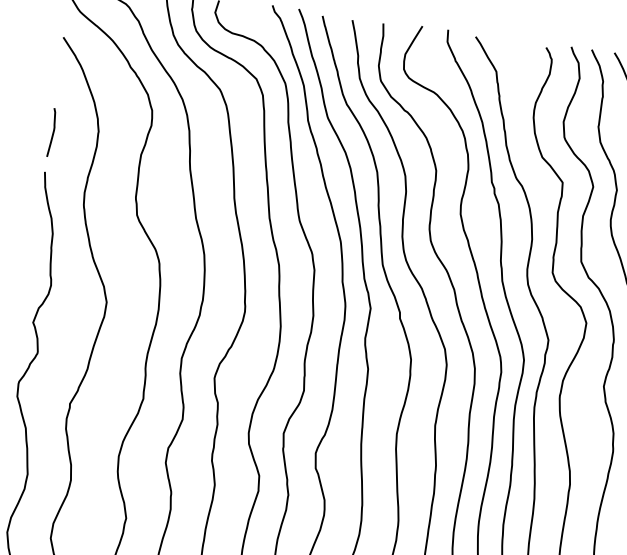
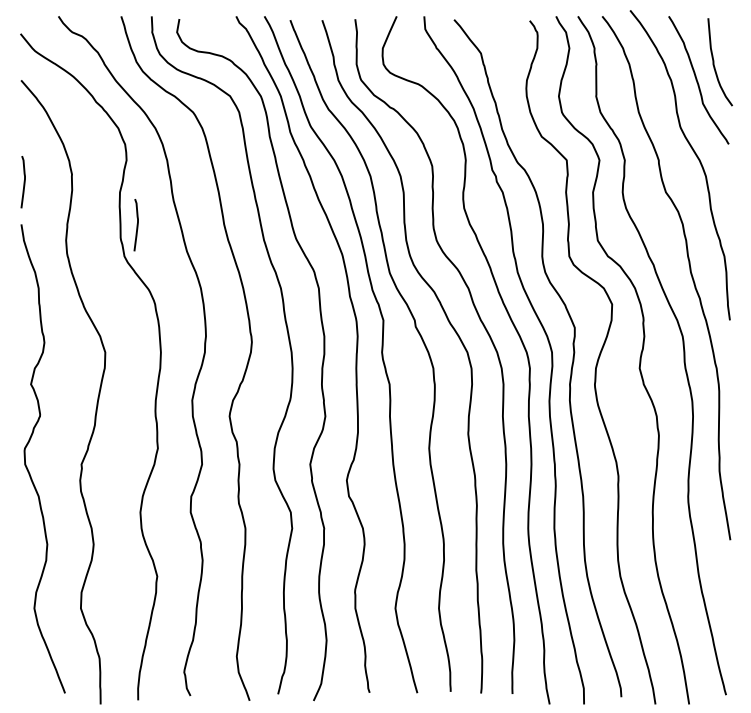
curve: (152, 187) -> (136, 225), added

